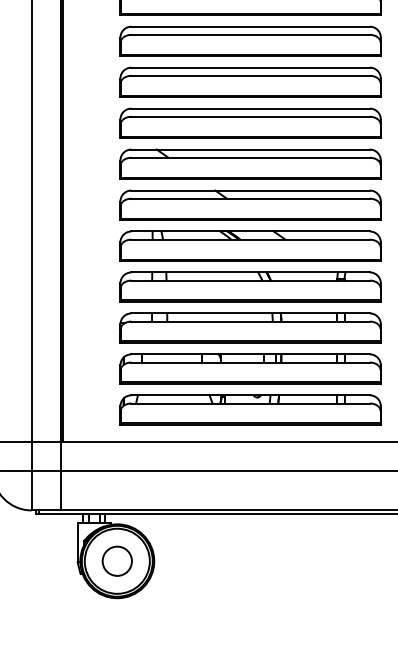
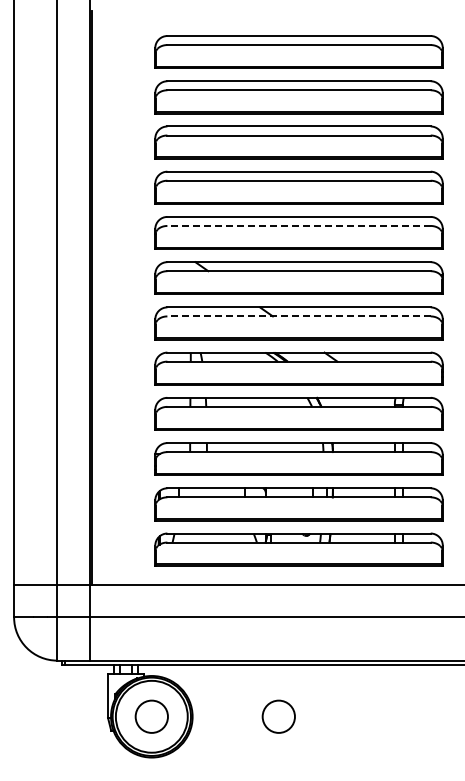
line: (251, 116) -> (299, 225), solid -> dashed
line: (251, 198) -> (299, 316), solid -> dashed
circle: (232, 561) -> (278, 716), added

